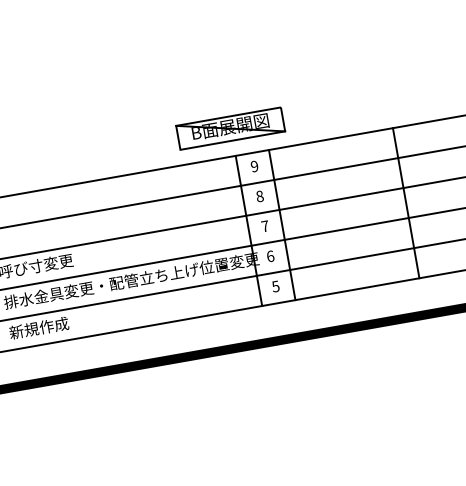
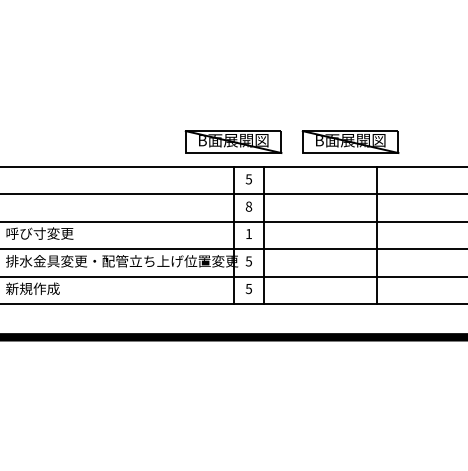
part: (358, 105) -> (350, 141), added
text: (254, 166) -> (248, 179), 9 -> 5
text: (264, 225) -> (248, 233), 7 -> 1
text: (270, 256) -> (248, 261), 6 -> 5

